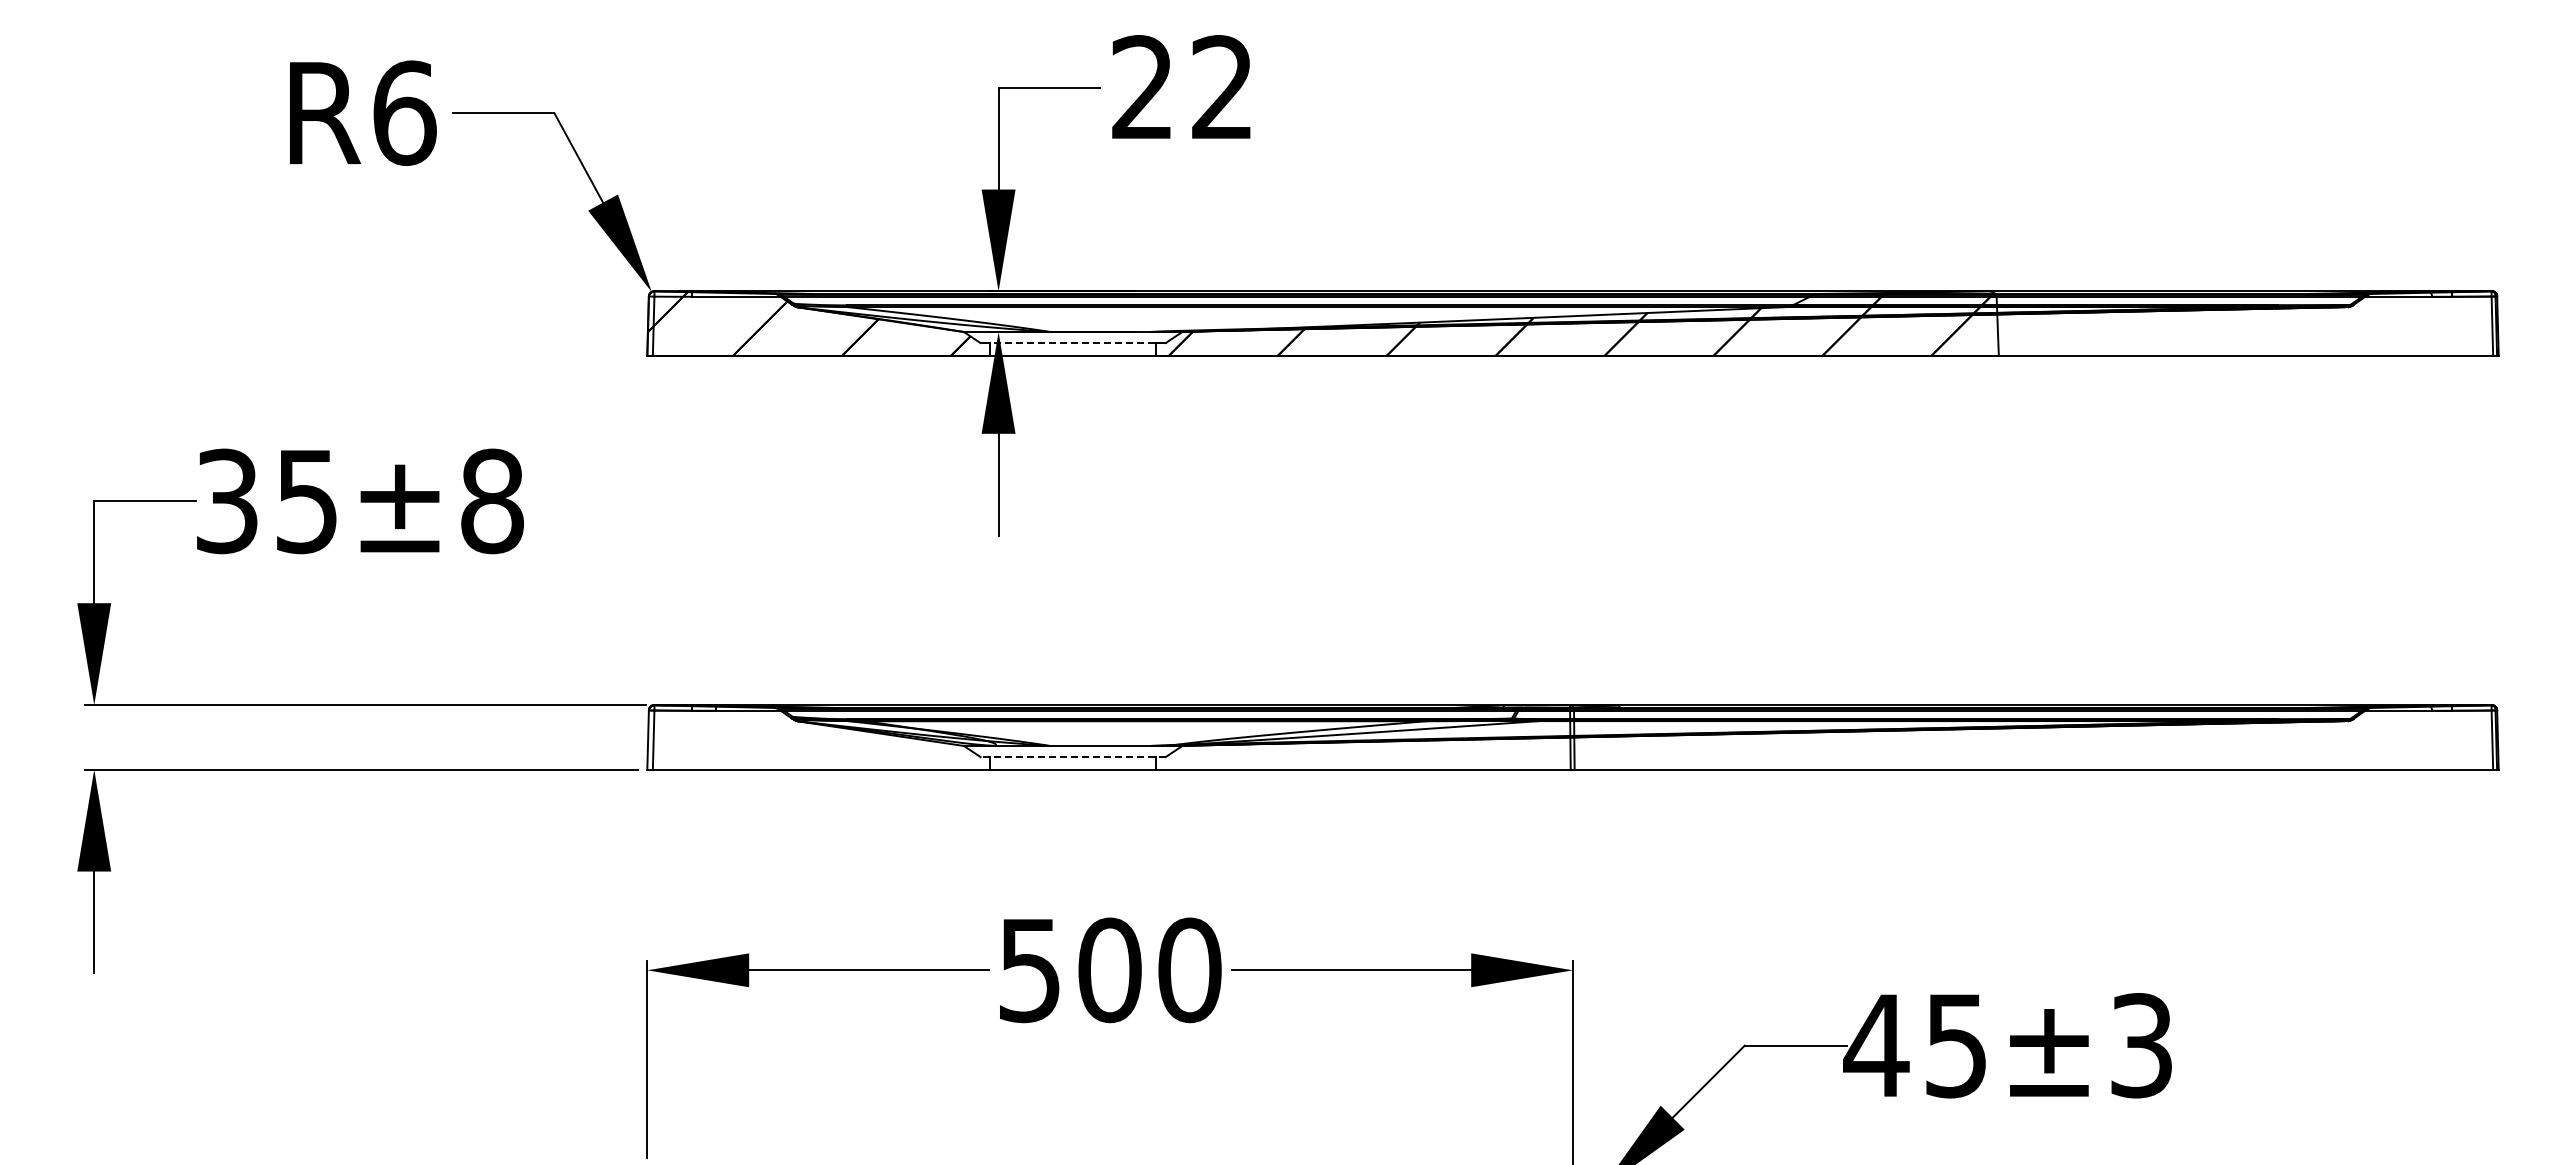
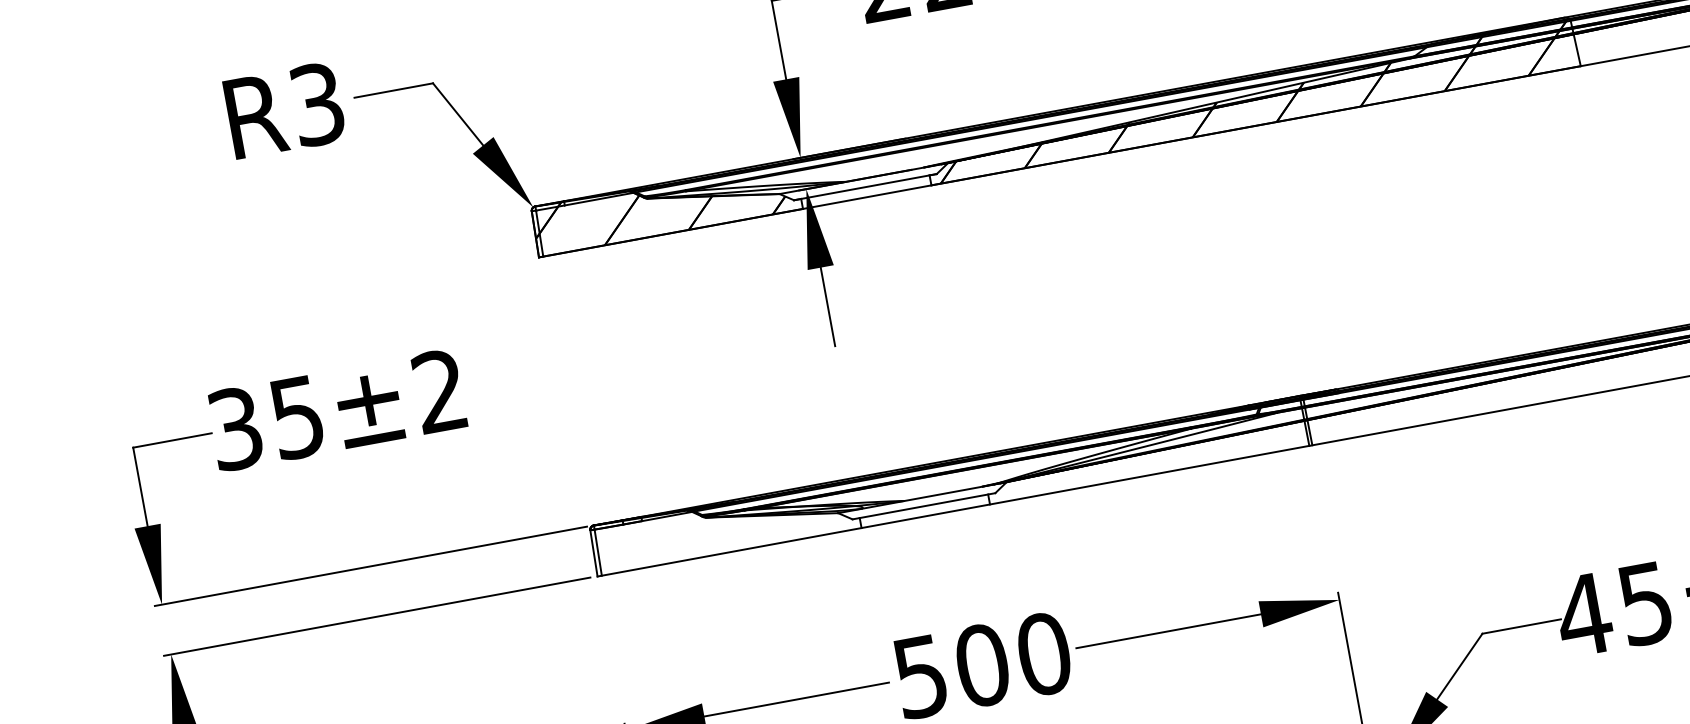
text: (404, 112) -> (317, 104), R6 -> R3
line: (1073, 343) -> (865, 187), dashed -> solid
text: (492, 501) -> (440, 391), 35±8 -> 35±2
line: (1073, 757) -> (924, 506), dashed -> solid

